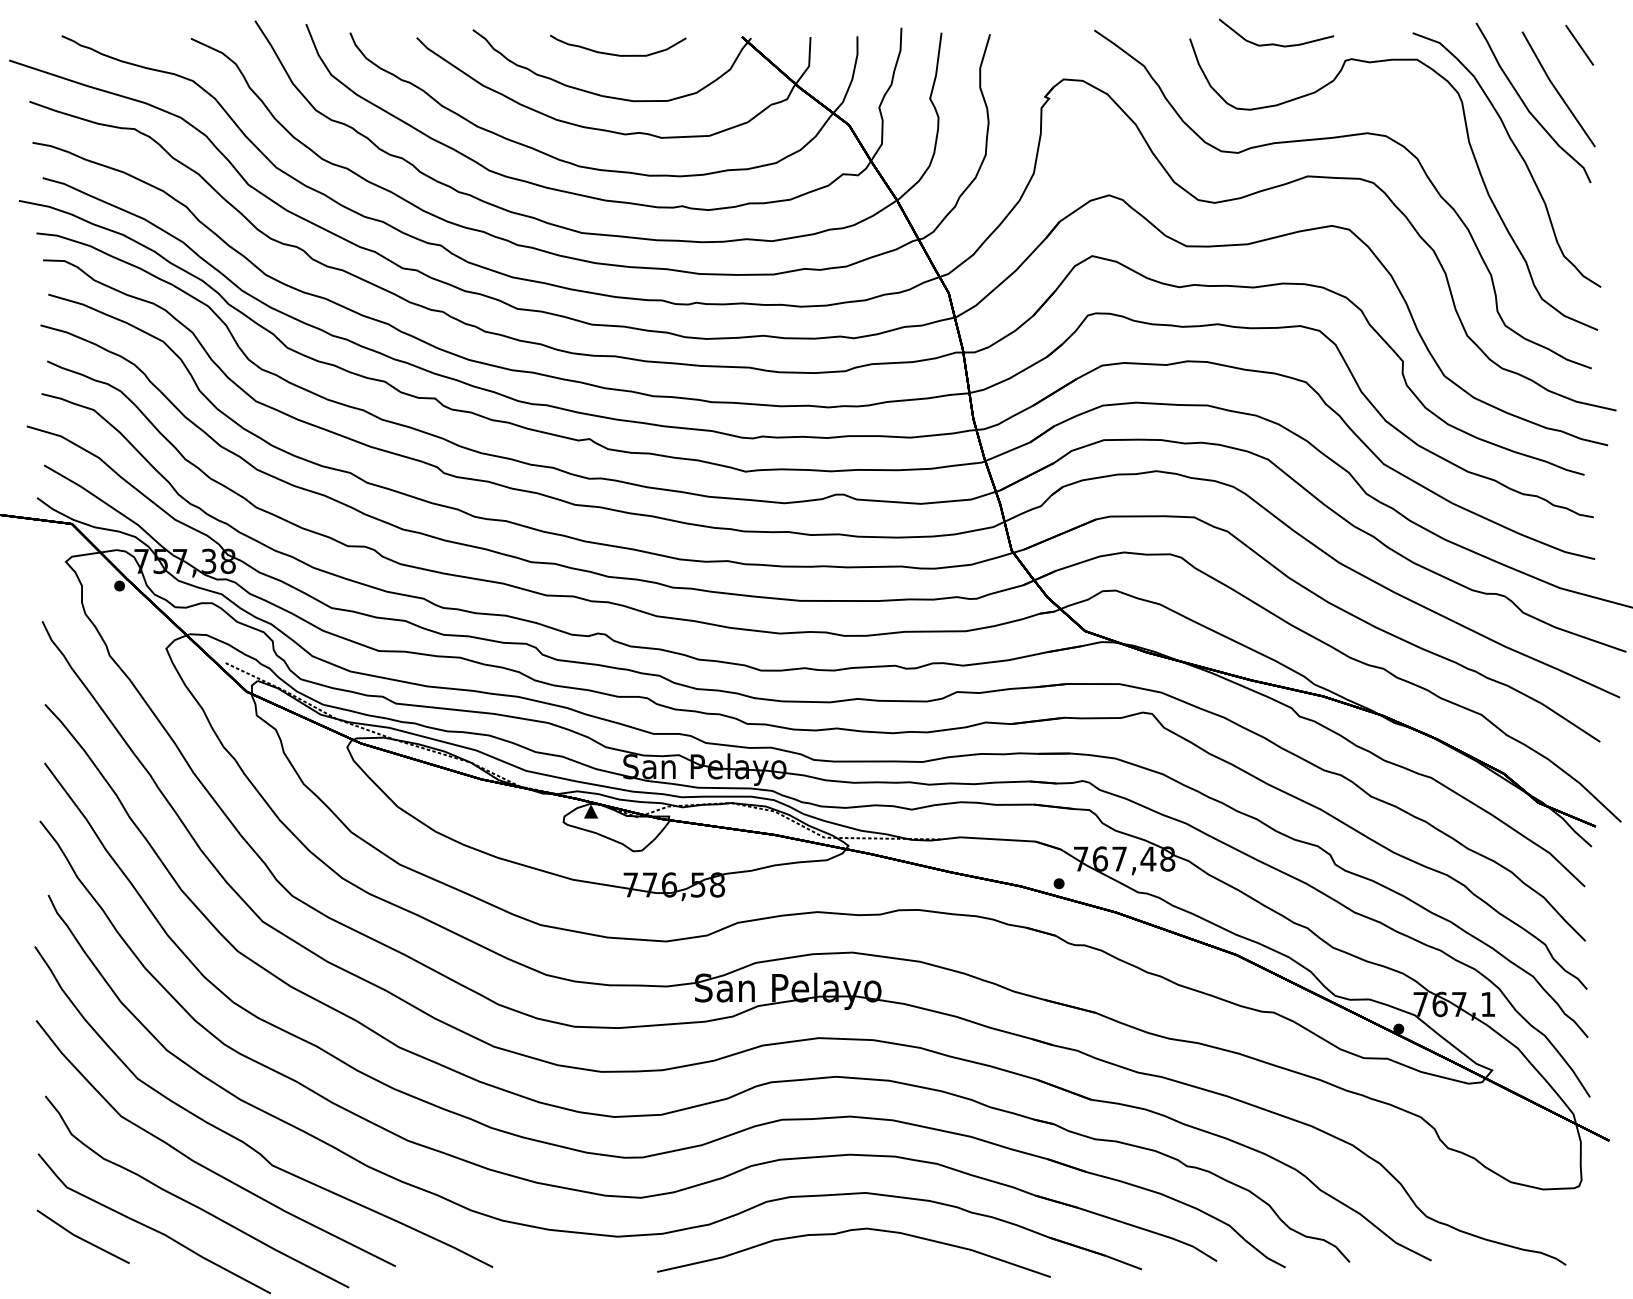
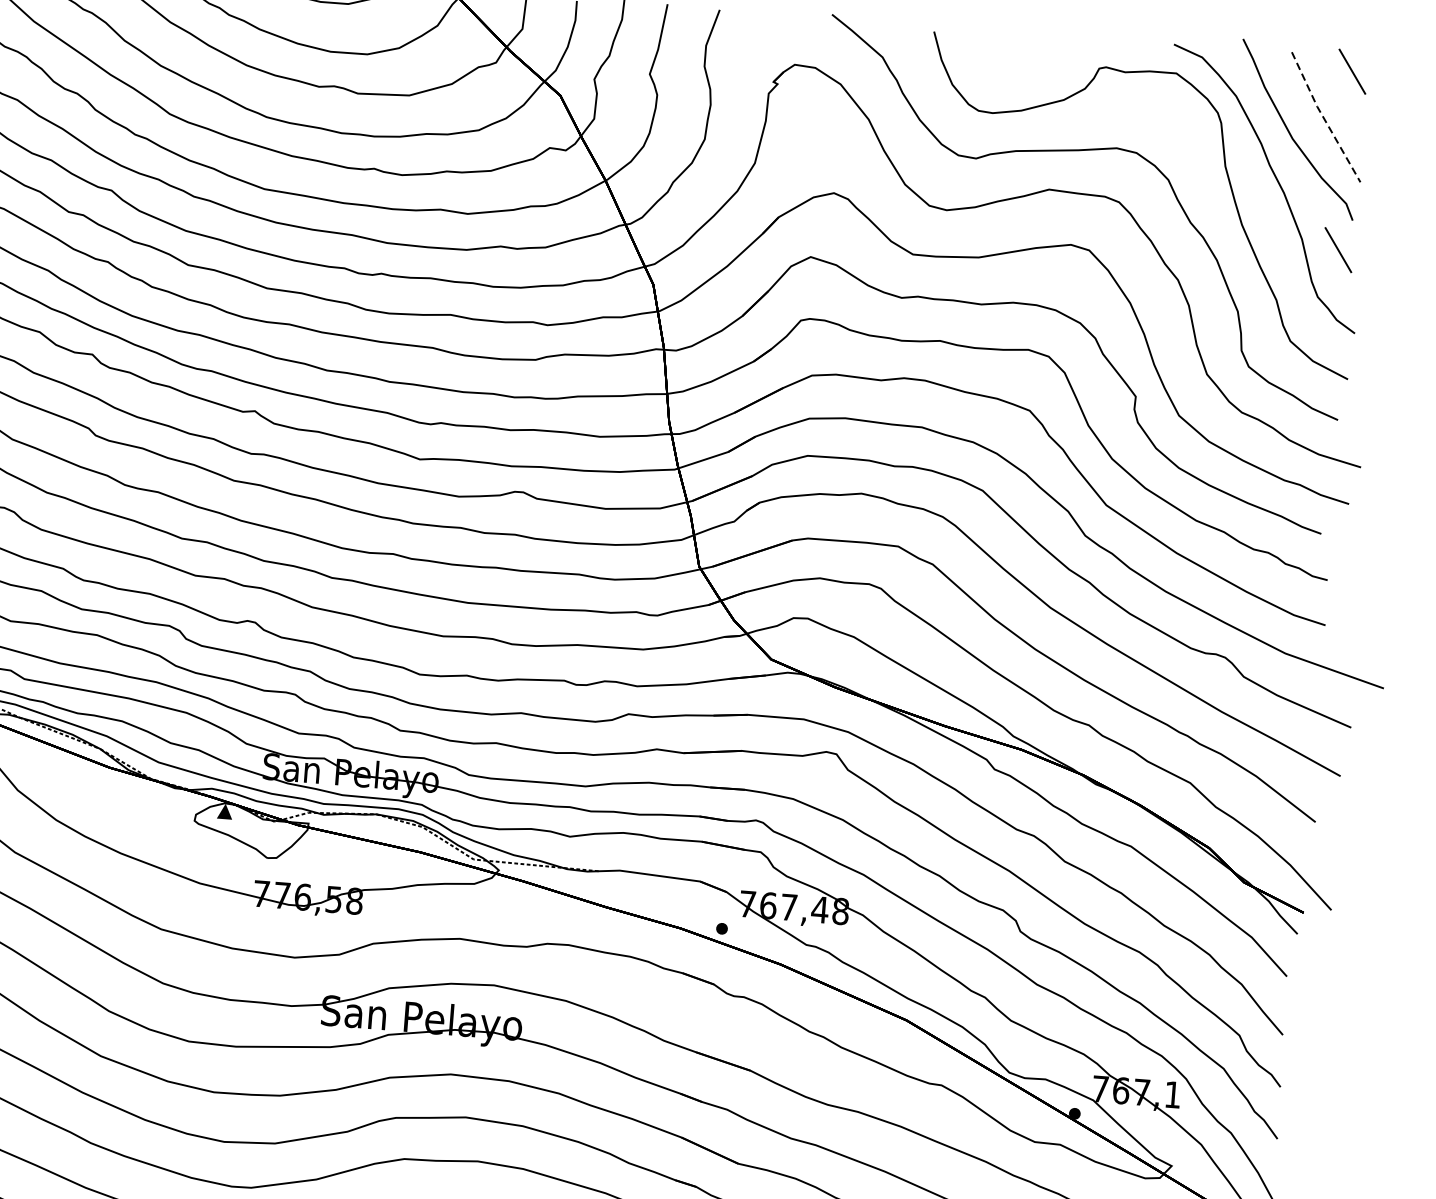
curve: (1275, 43) -> (1025, 44), removed
line: (1556, 90) -> (1323, 118), solid -> dashed
line: (1579, 210) -> (1338, 249), added

